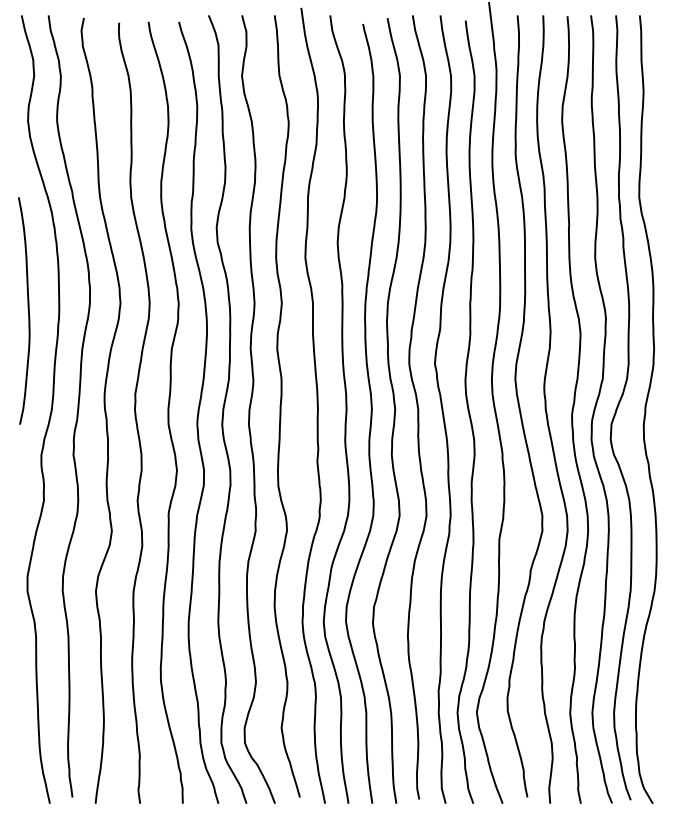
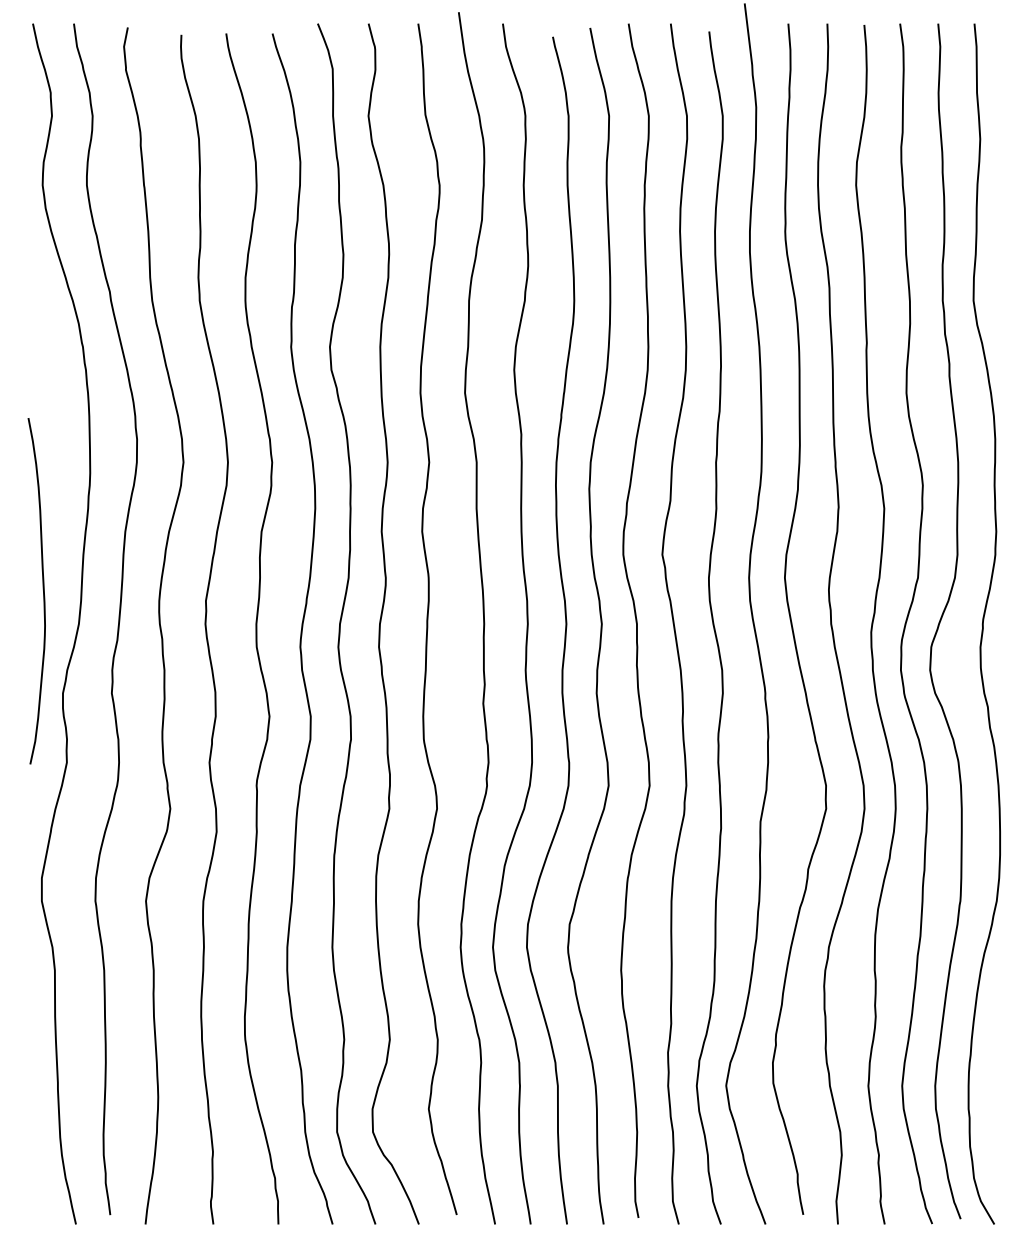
curve: (27, 309) -> (41, 588), moved

